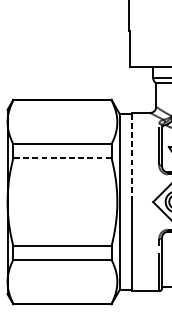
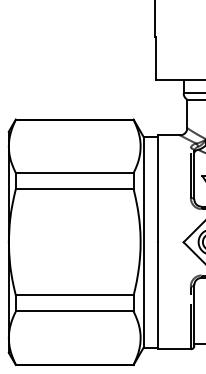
line: (131, 157) -> (157, 188), dashed -> solid
line: (62, 158) -> (74, 189), dashed -> solid

